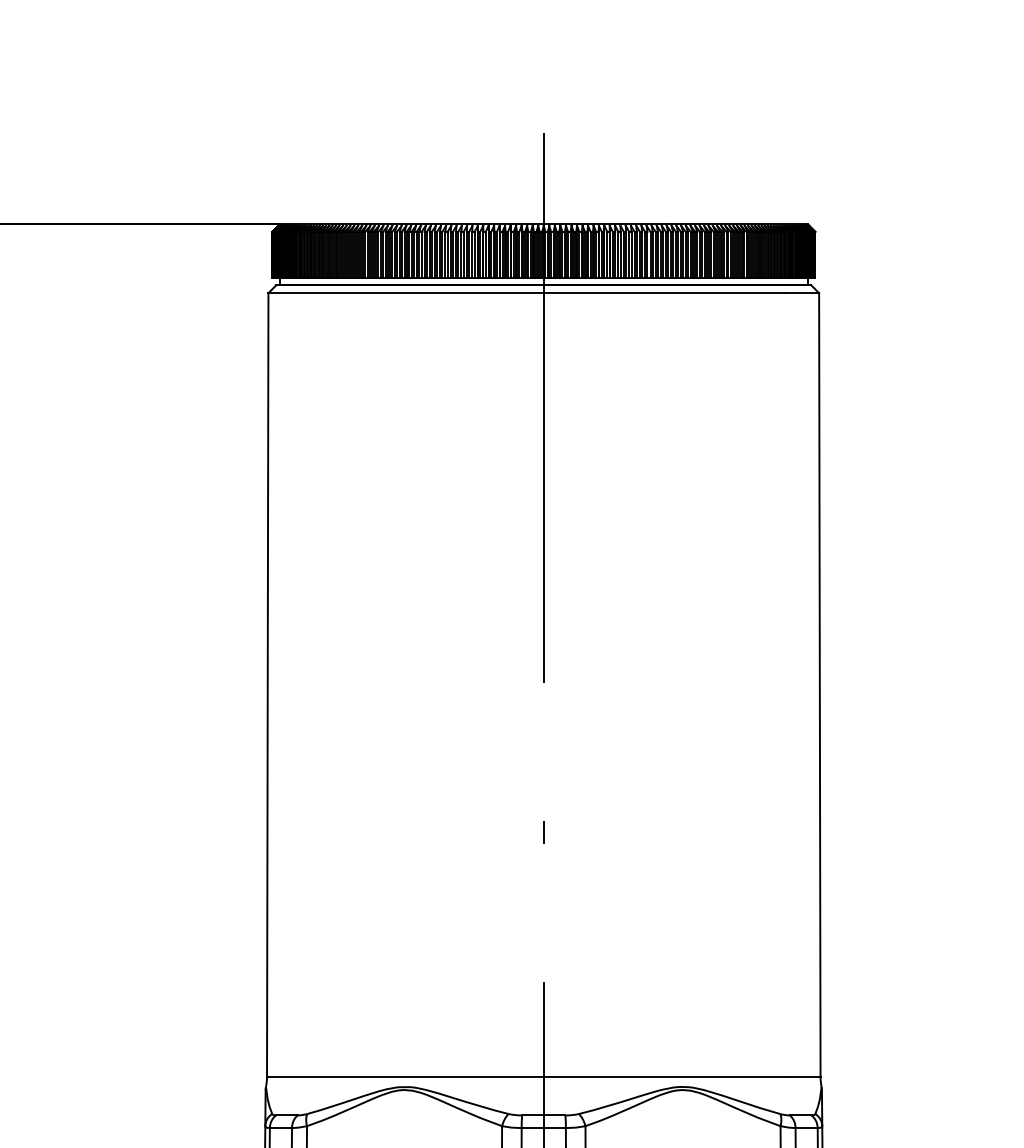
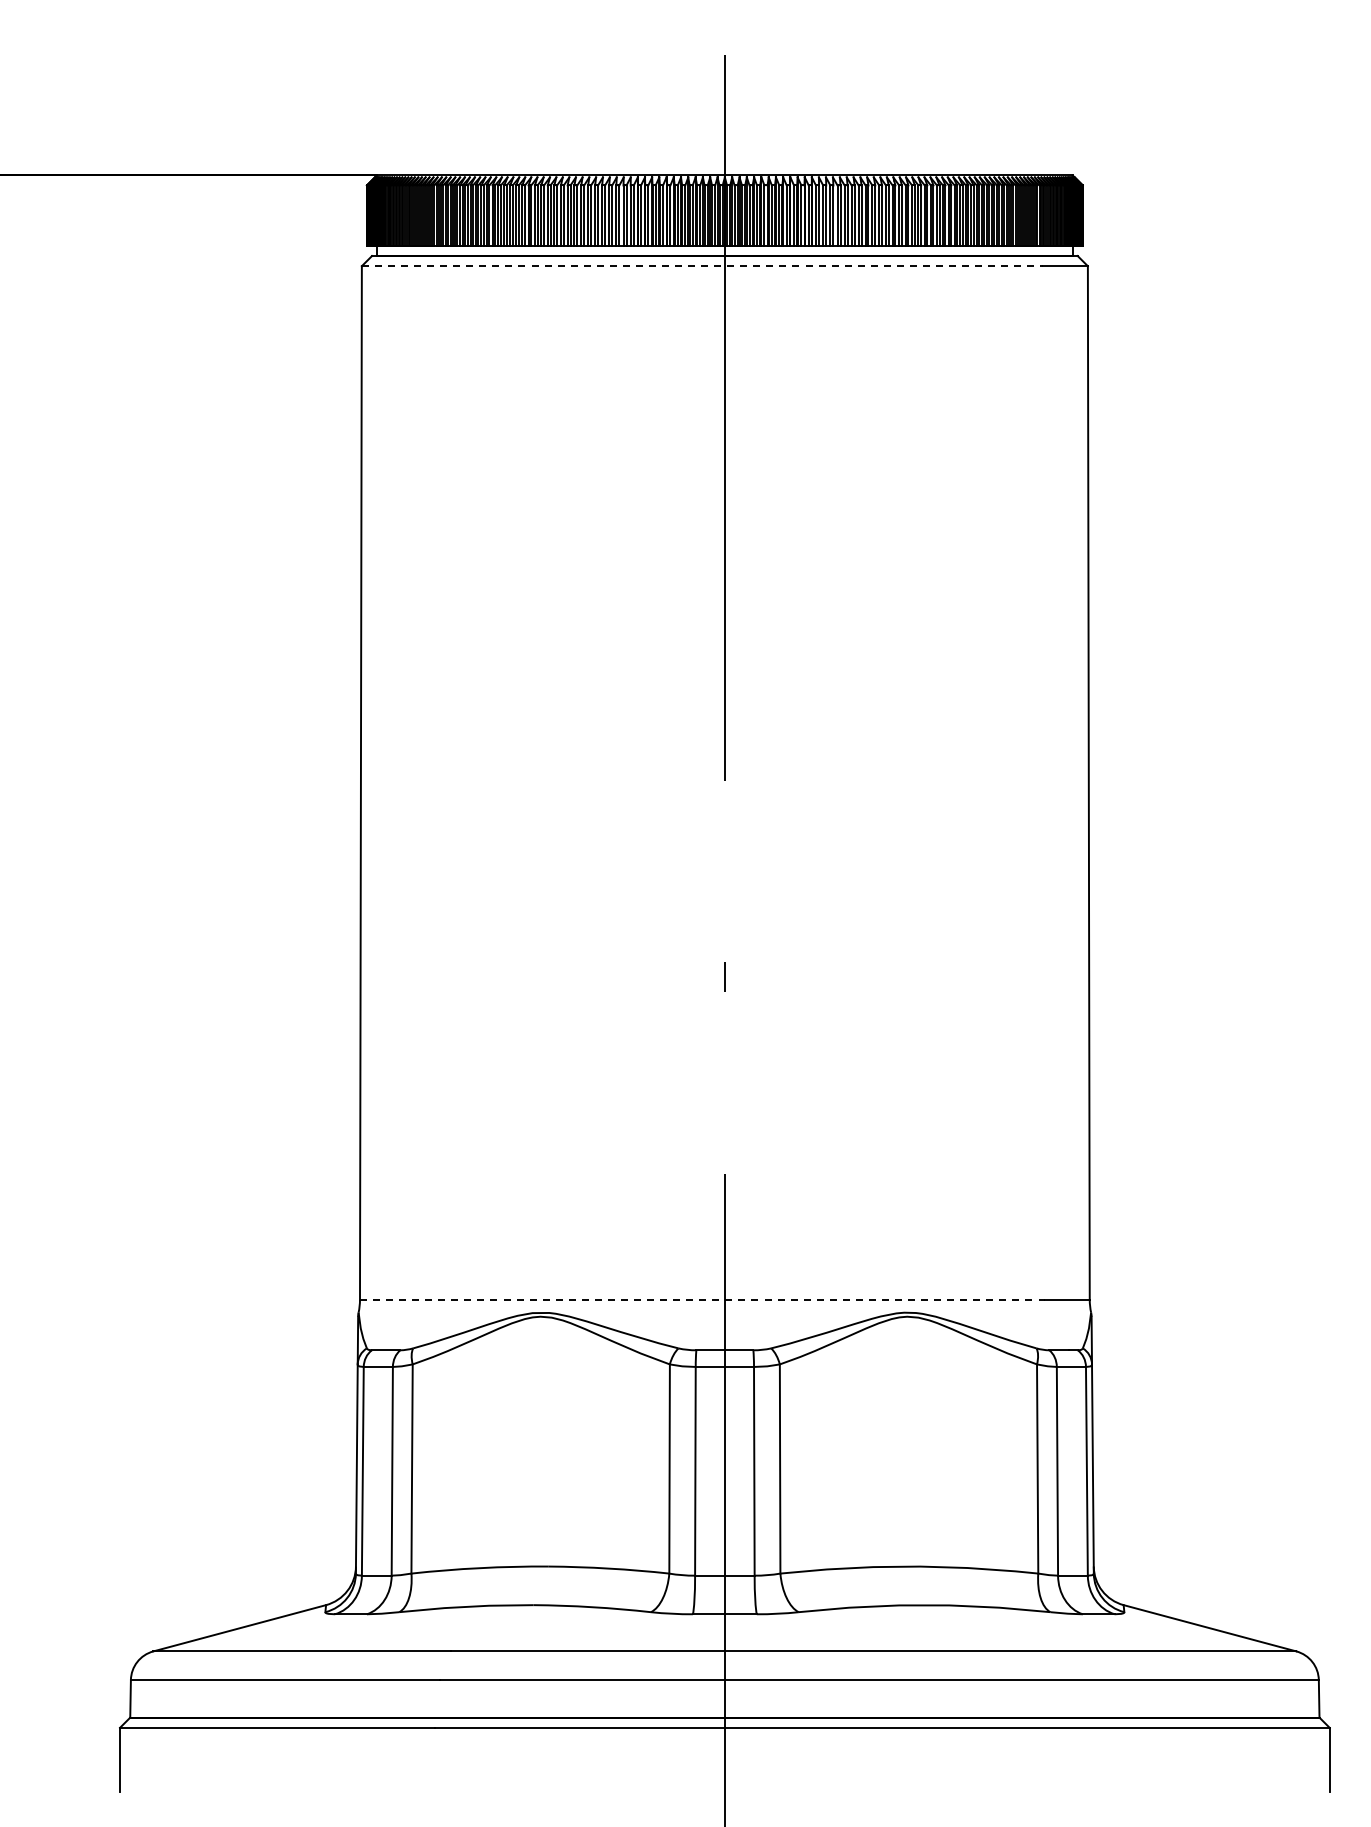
line: (526, 293) -> (702, 266), solid -> dashed
line: (526, 1076) -> (702, 1299), solid -> dashed

